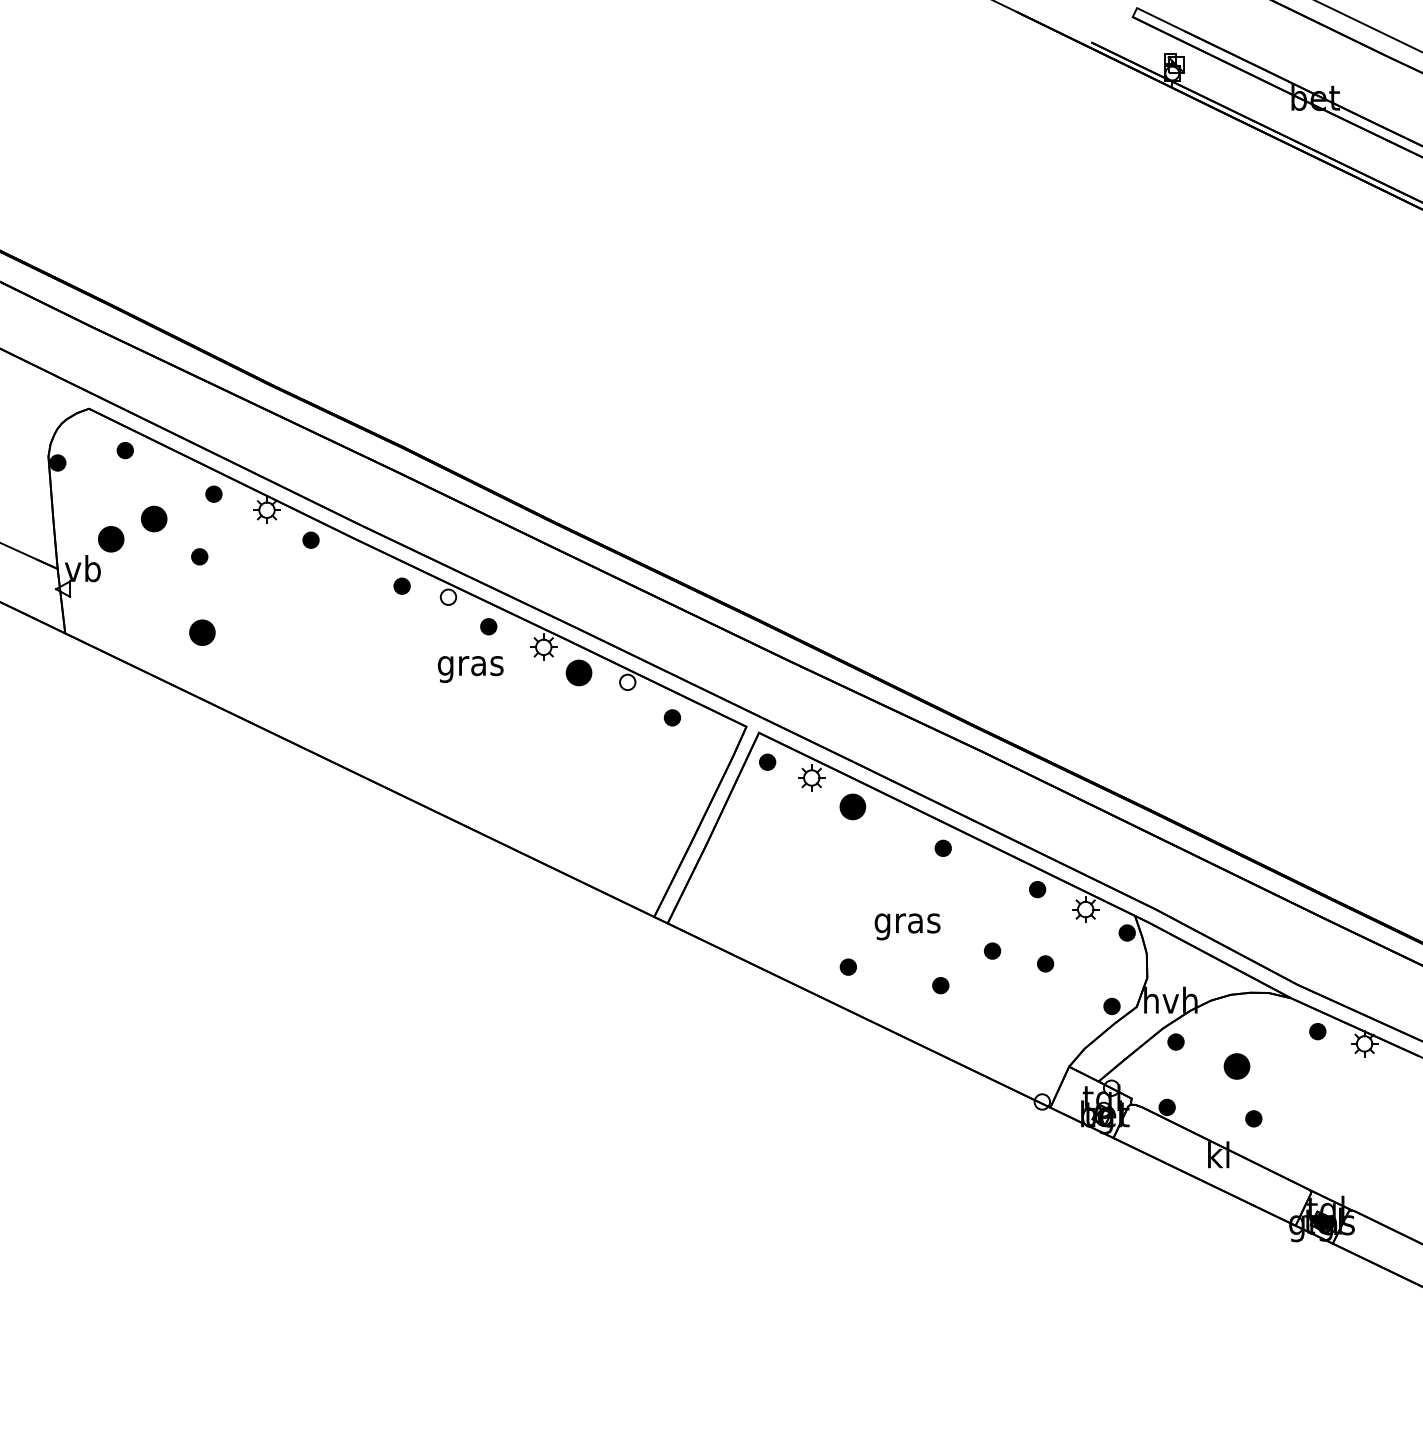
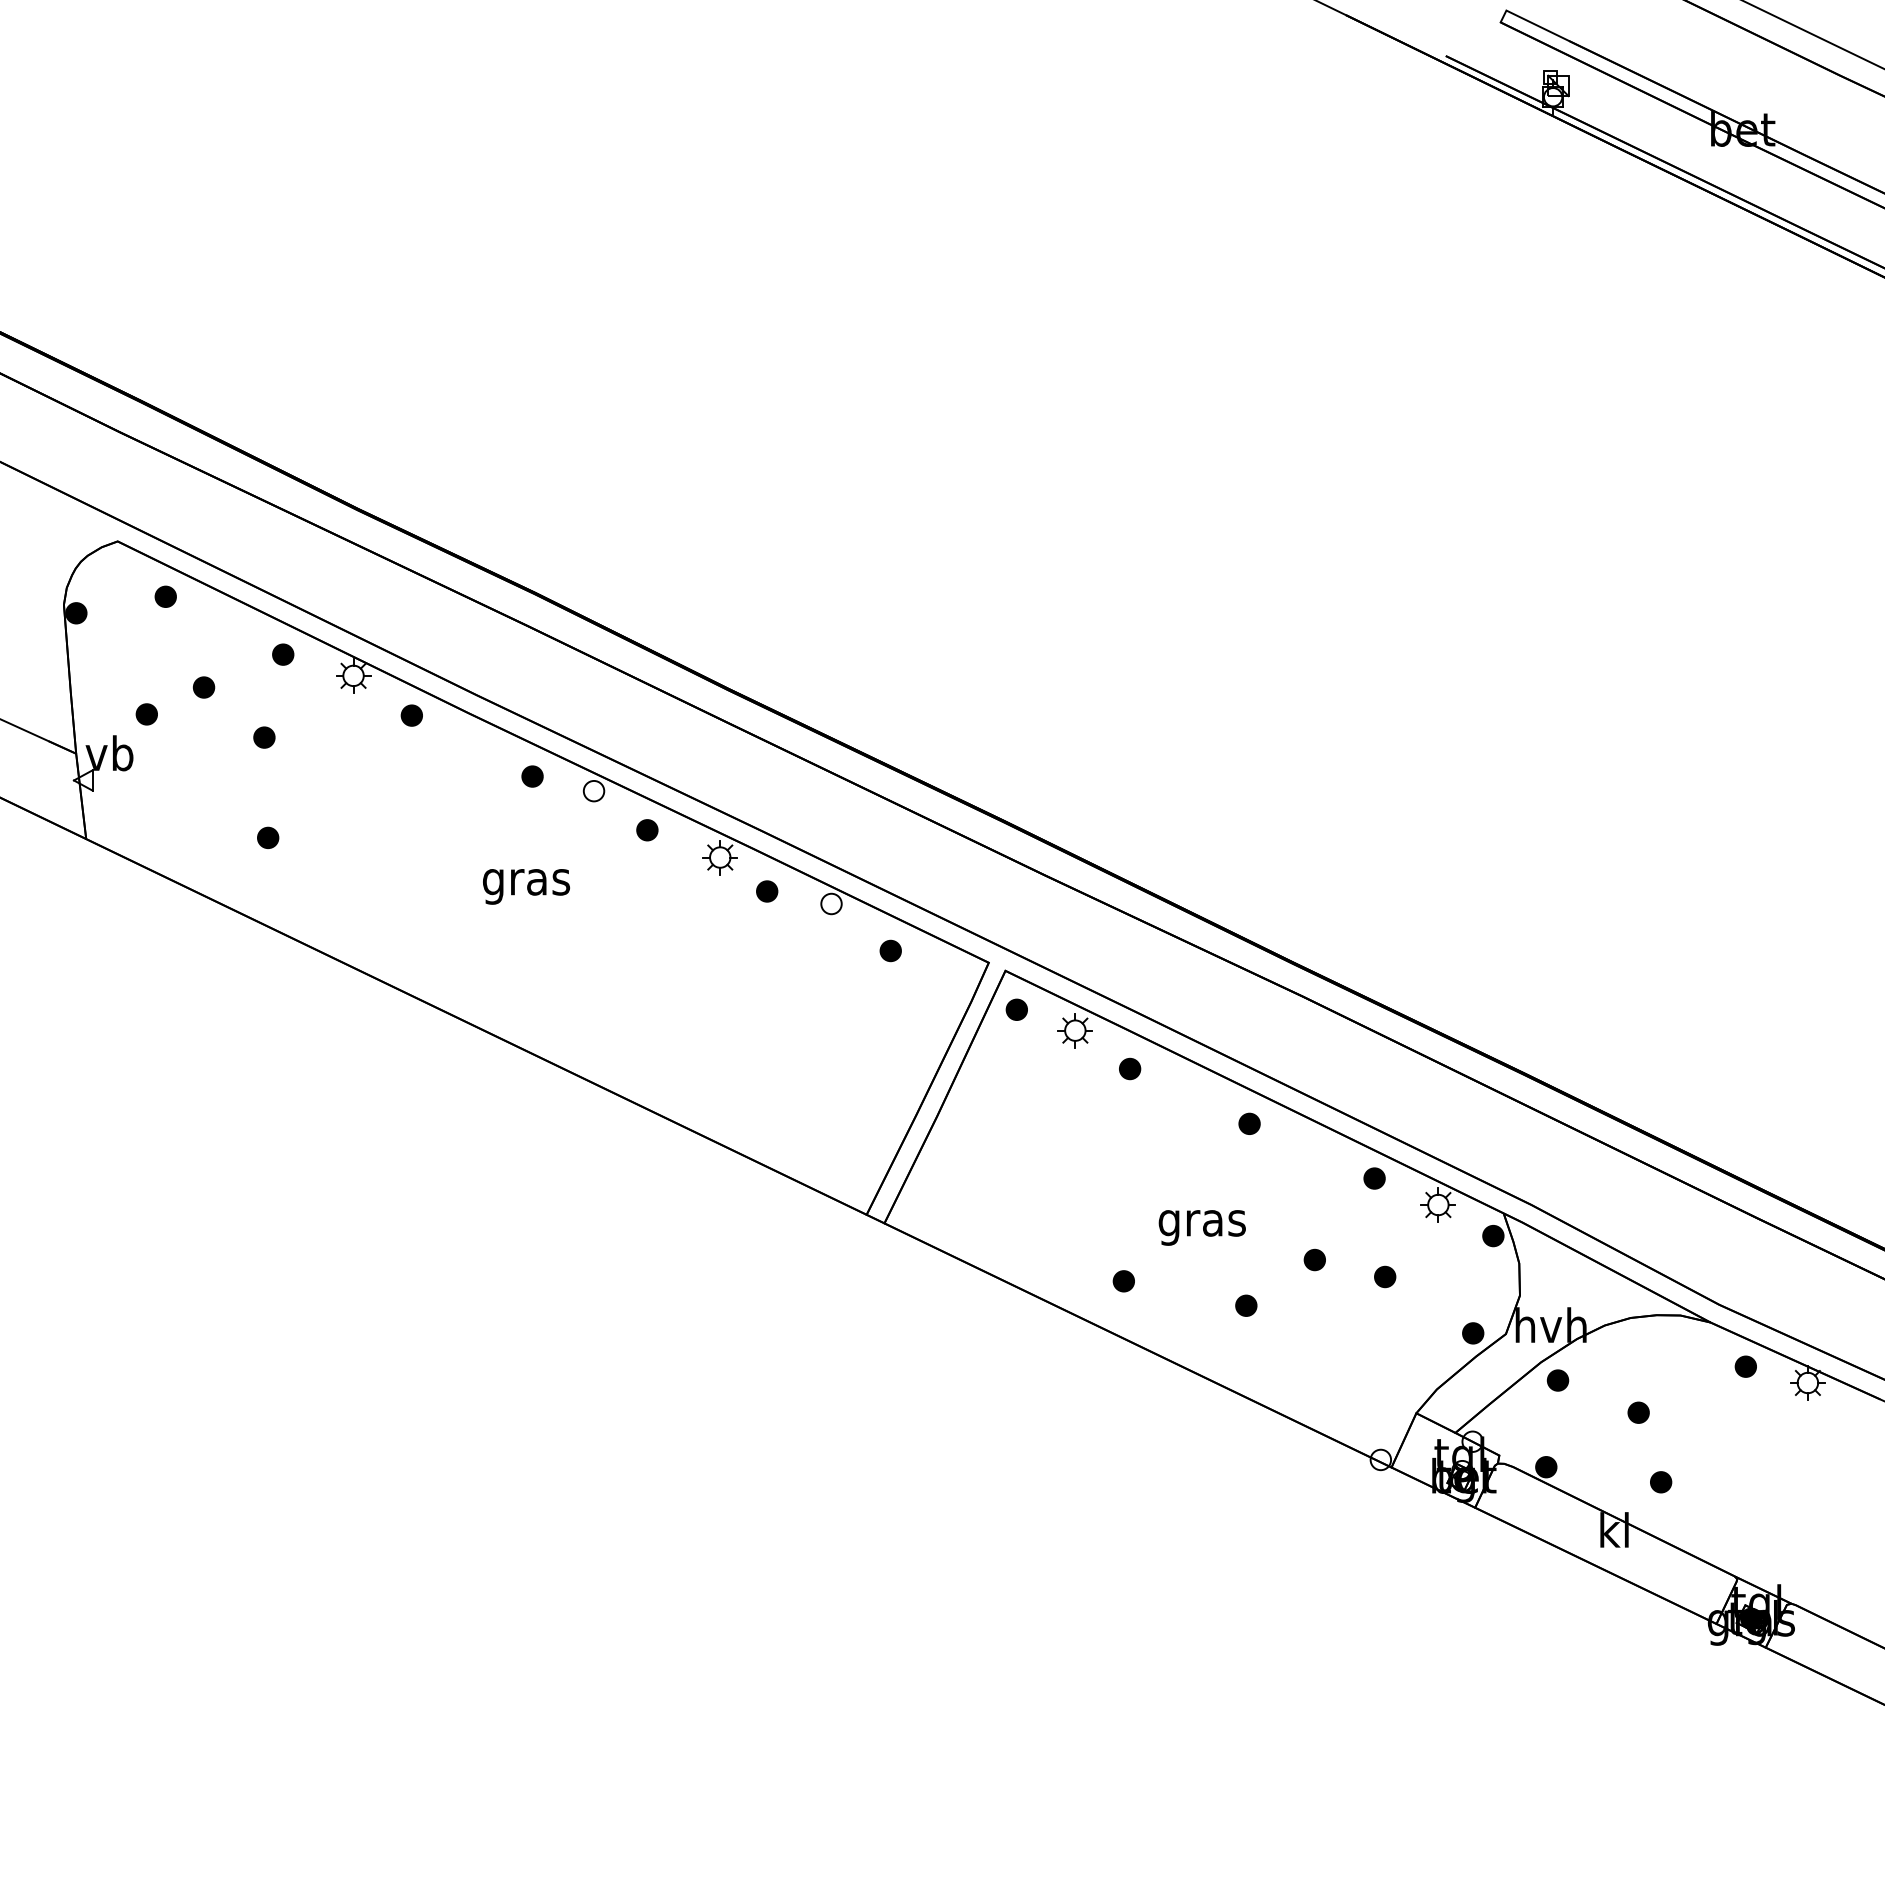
part: (153, 519) -> (203, 687), size x0.62
part: (110, 539) -> (146, 714), size x0.62
part: (202, 632) -> (268, 837), size x0.62
text: (470, 669) -> (526, 886), moved
part: (579, 672) -> (767, 891), size x0.62
part: (853, 806) -> (1130, 1068), size x0.62
part: (1236, 1066) -> (1638, 1412), size x0.62

